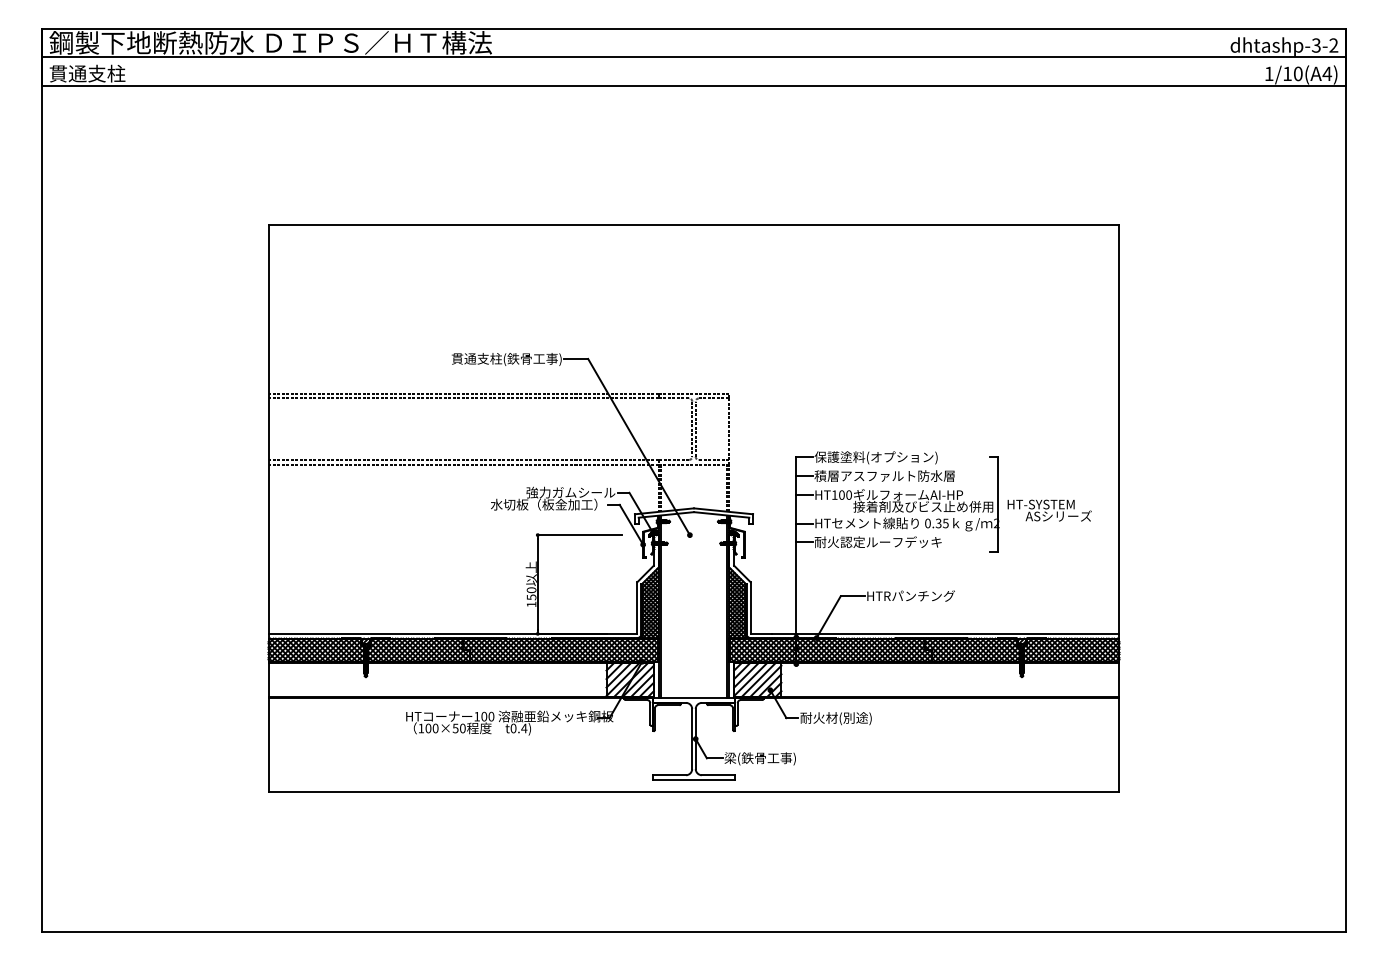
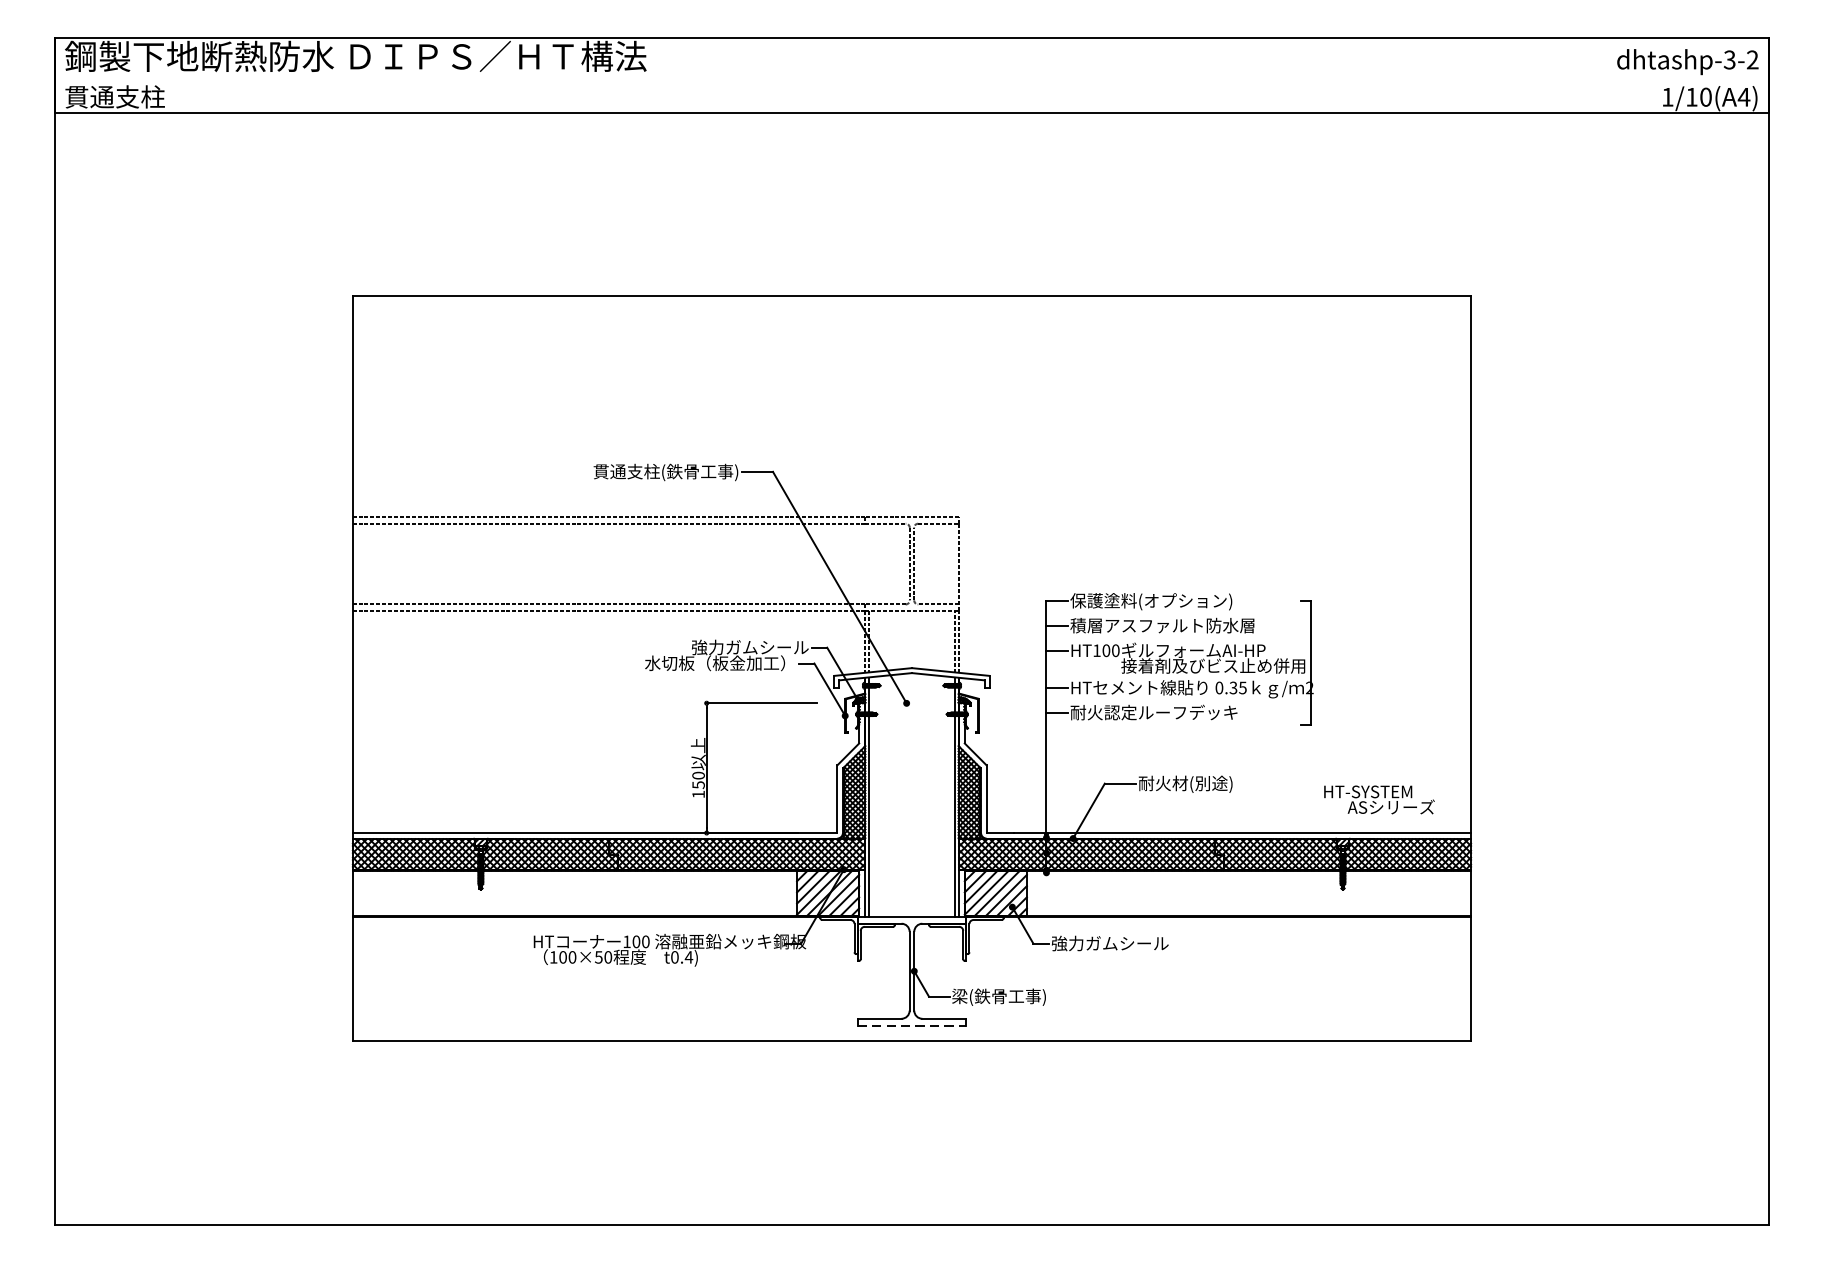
line: (693, 57) -> (911, 75), removed
text: (1049, 510) -> (1379, 799), moved
text: (910, 596) -> (1196, 783), HTRパンチング -> 耐火材(別途)
text: (844, 718) -> (1109, 944), 耐火材(別途) -> 強力ガムシール
line: (694, 780) -> (912, 1025), solid -> dashed

